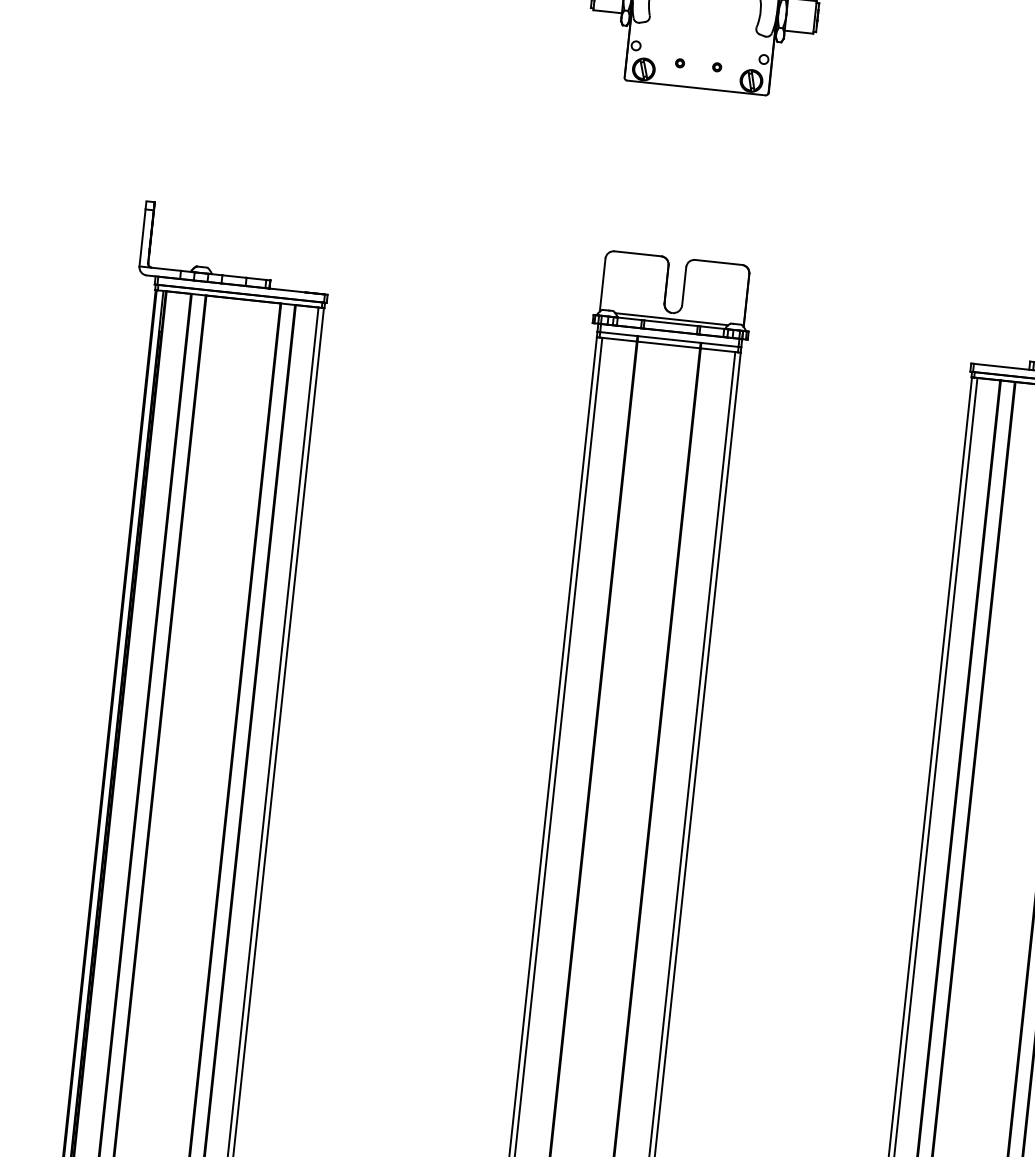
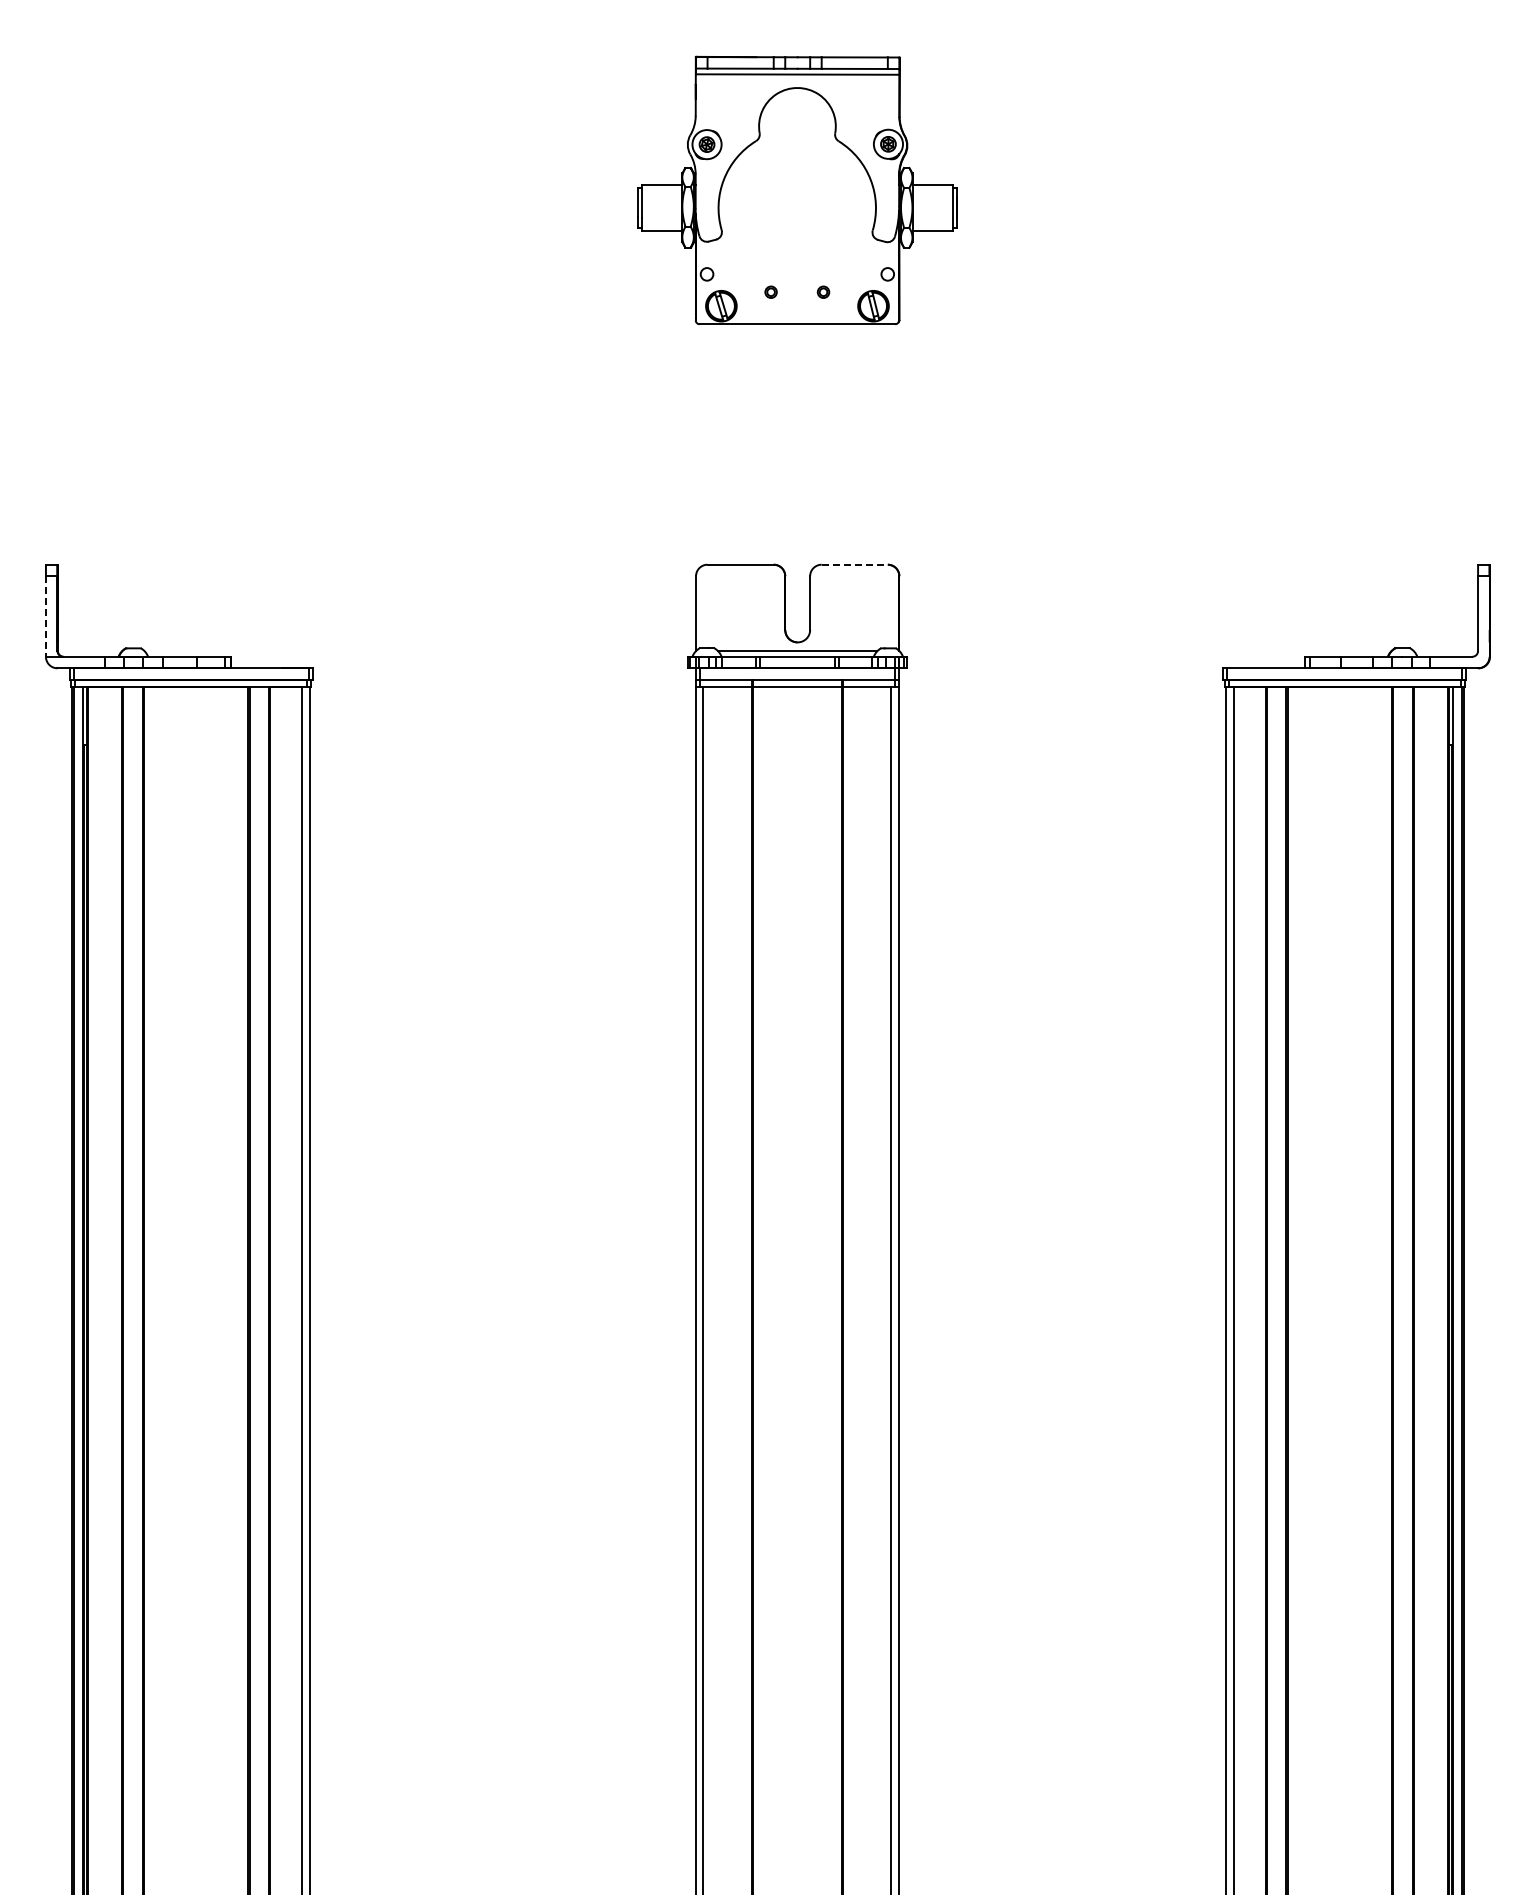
line: (142, 238) -> (45, 617), solid -> dashed
line: (719, 262) -> (855, 564), solid -> dashed

